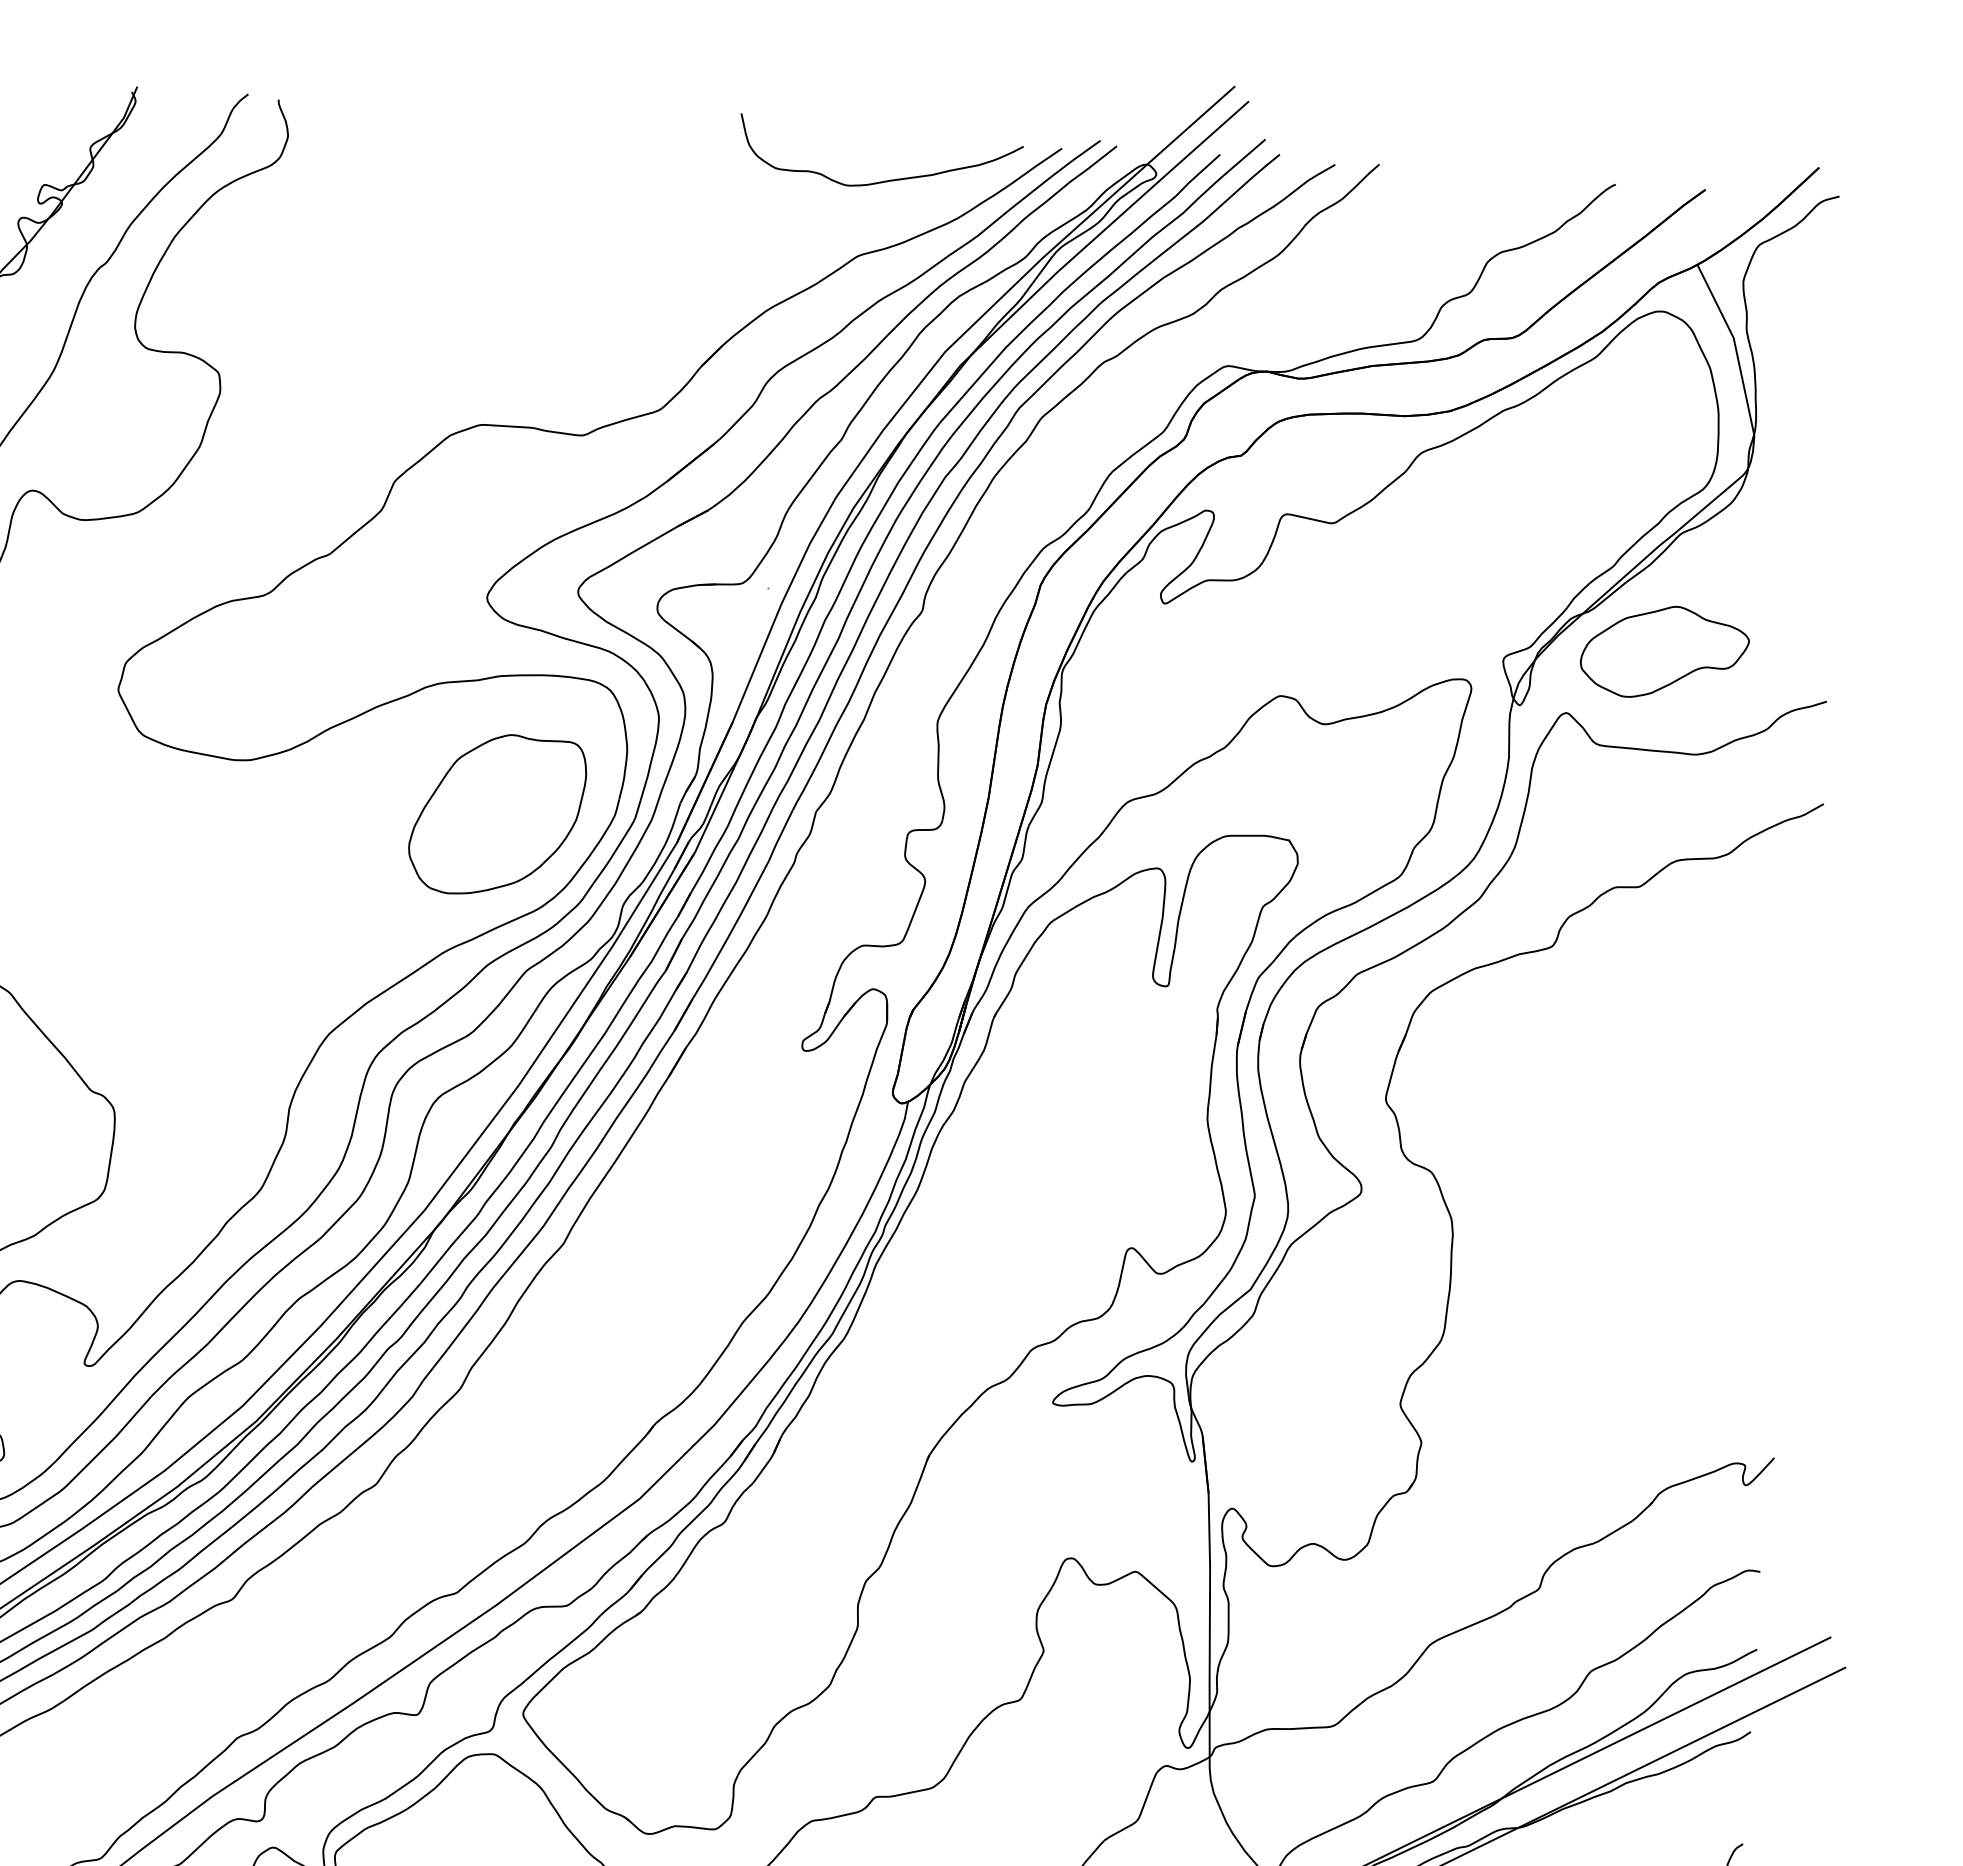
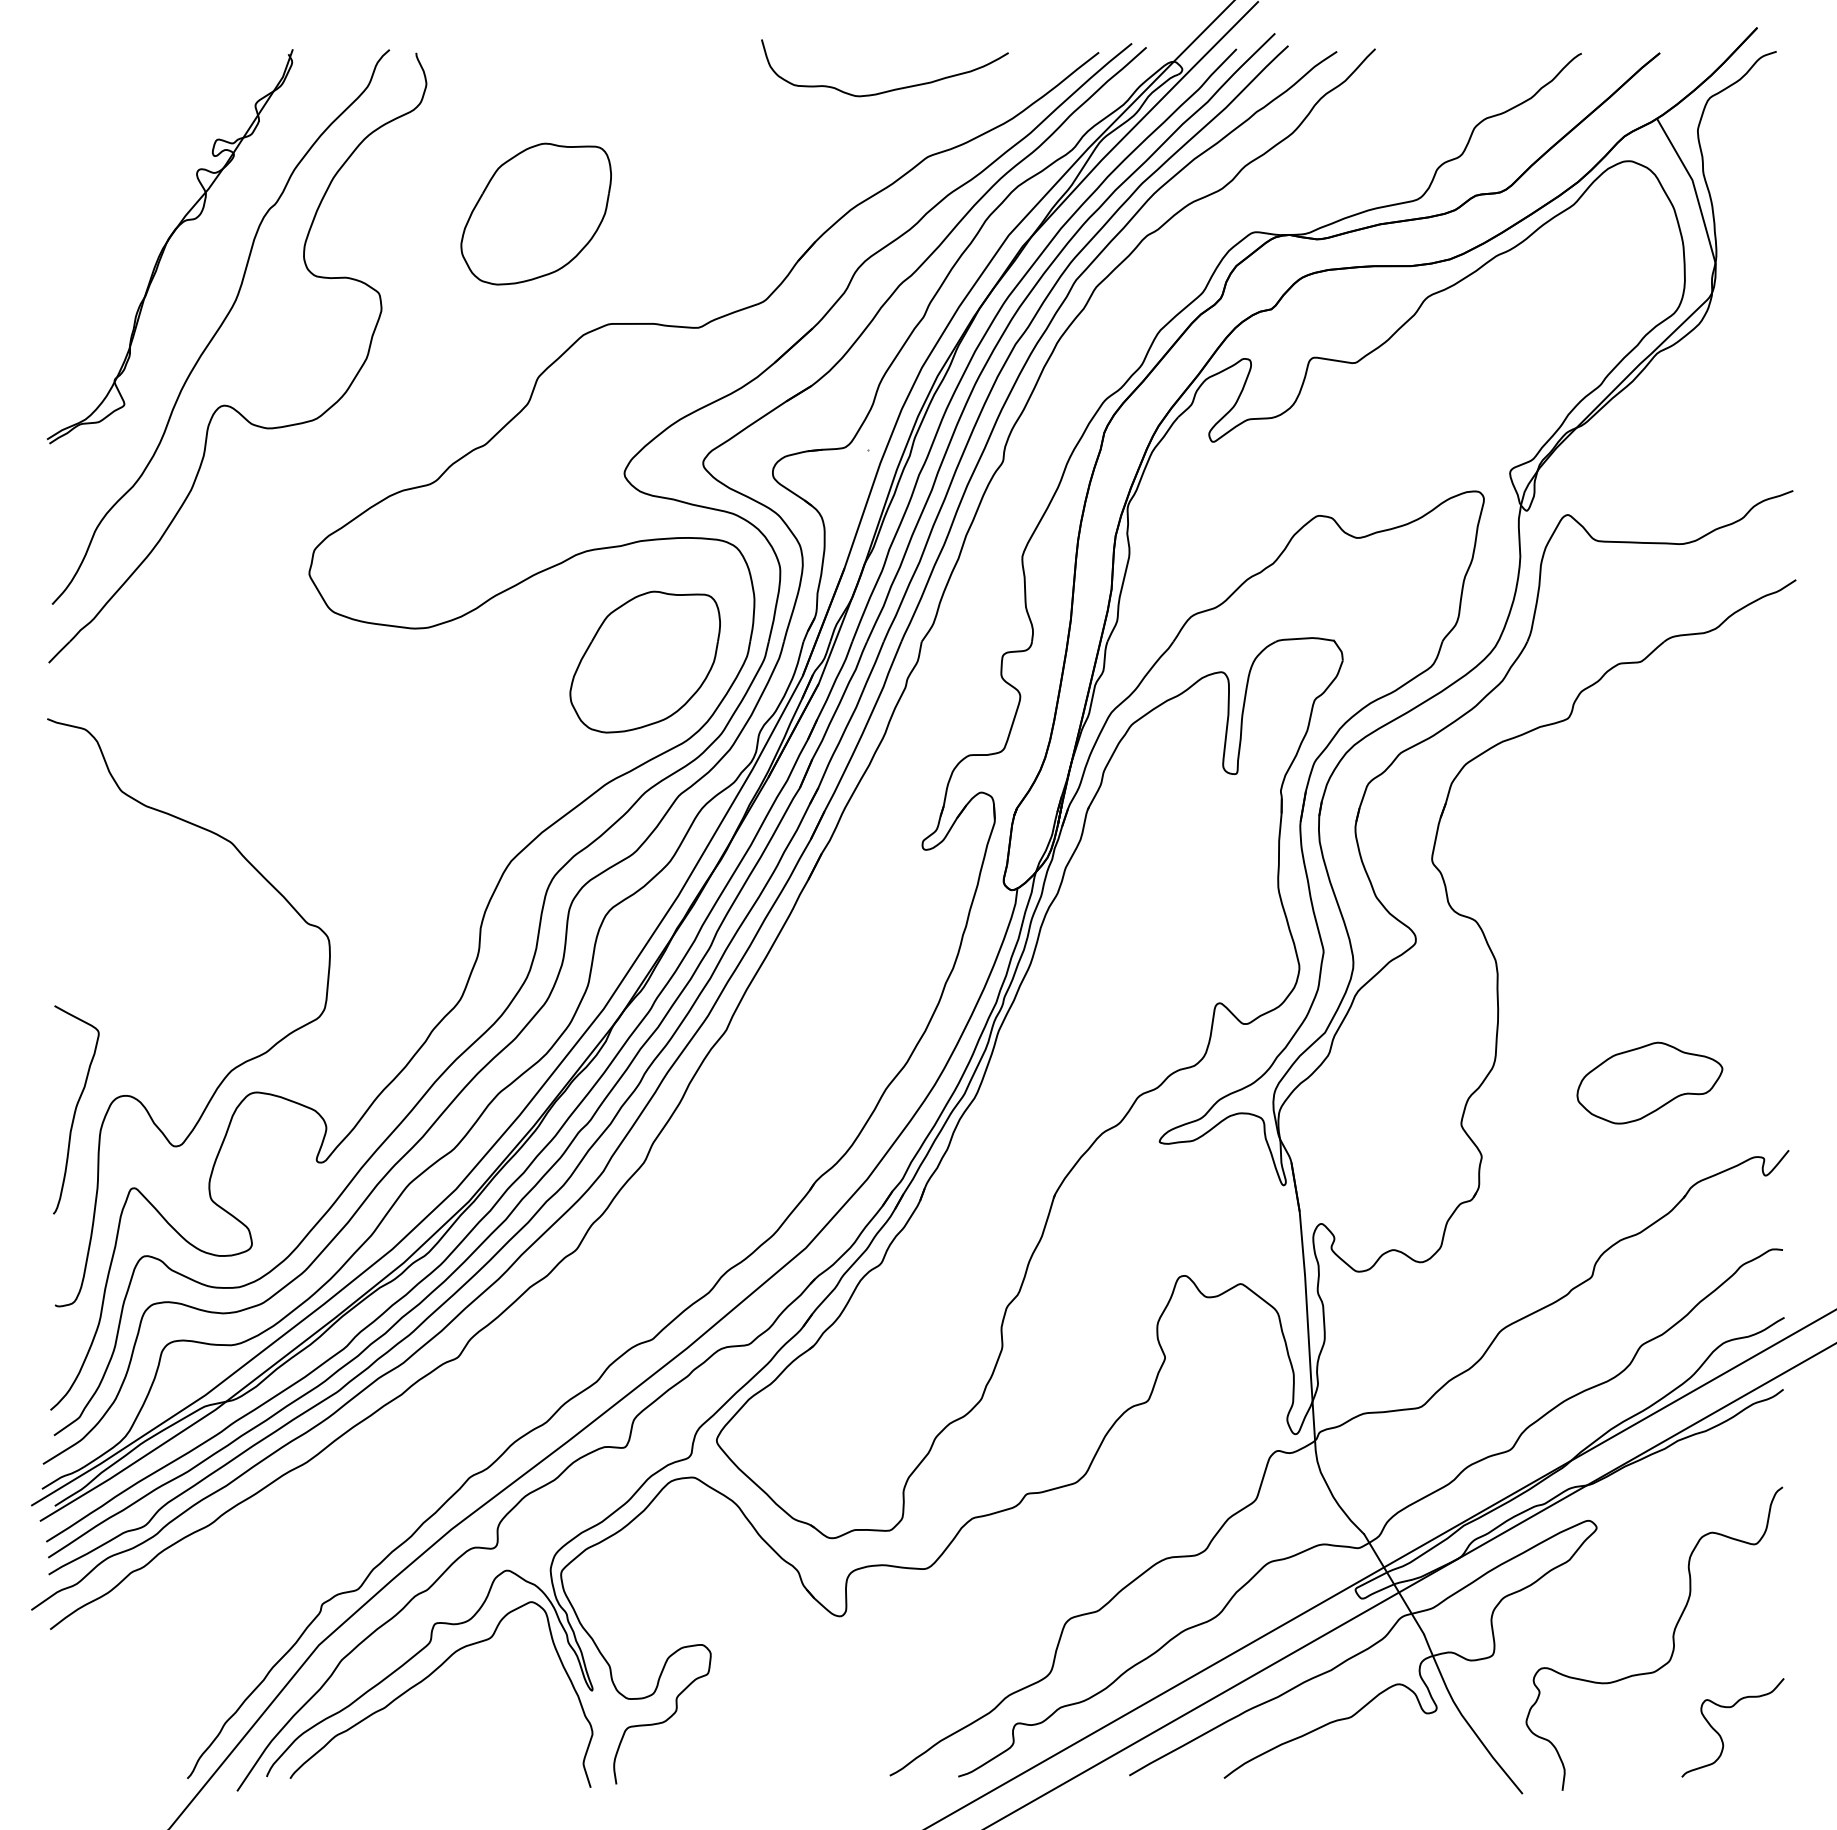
curve: (885, 180) -> (890, 89), moved
part: (403, 292) -> (535, 213), added
part: (1664, 651) -> (1649, 1082), moved

